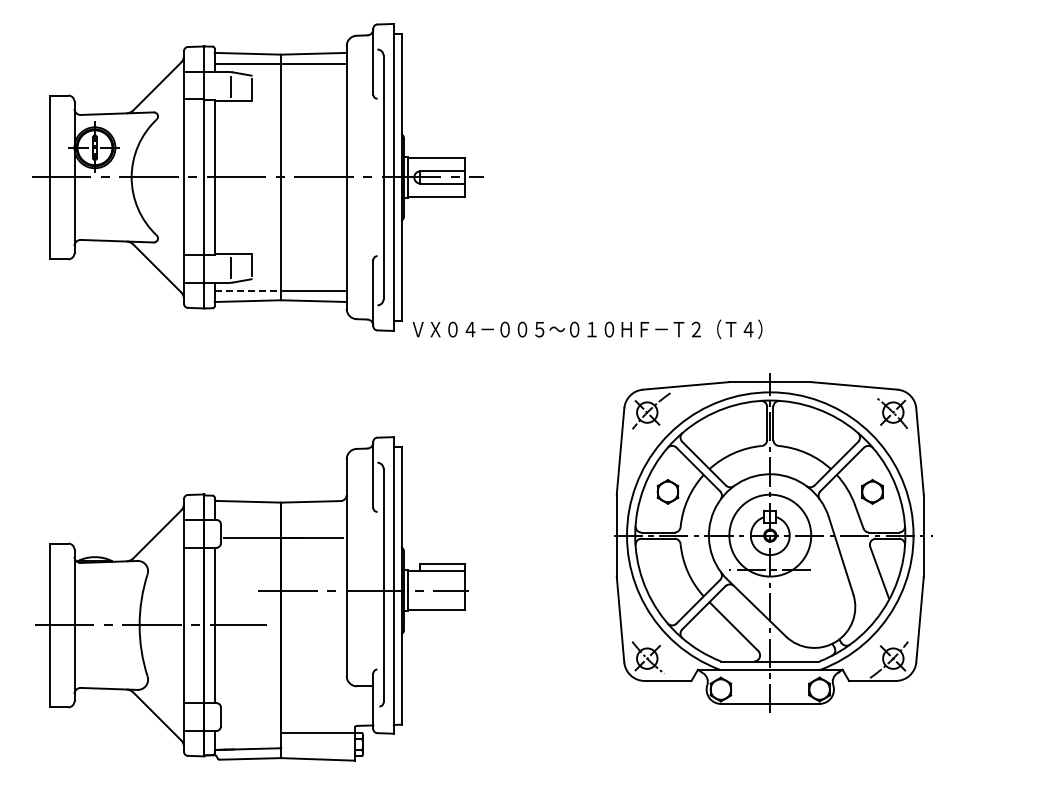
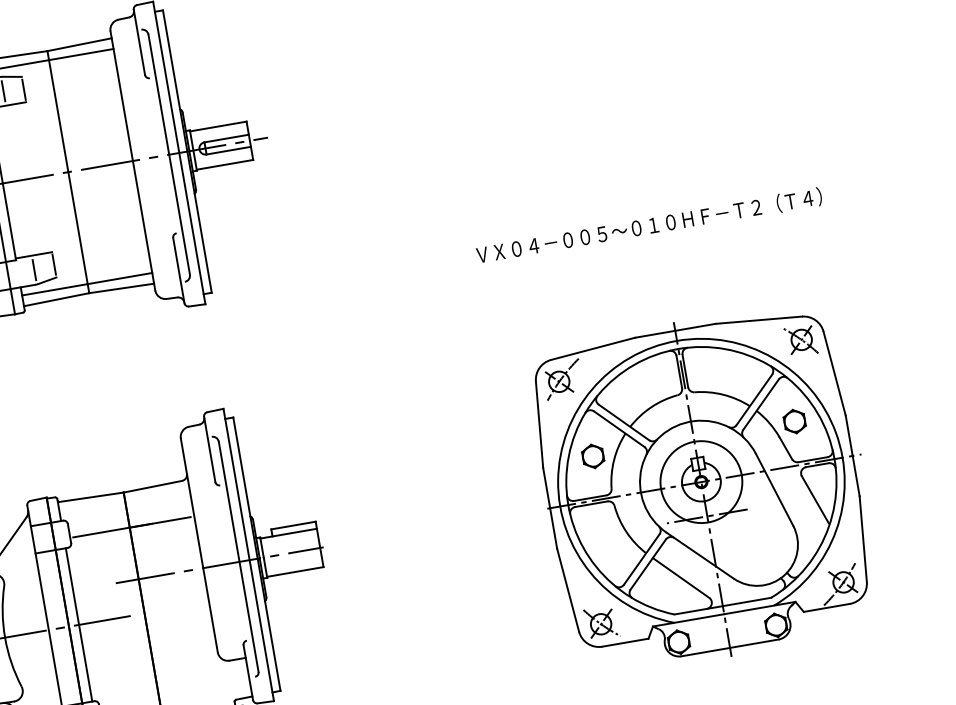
line: (248, 291) -> (55, 290), dashed -> solid
text: (587, 329) -> (649, 226), moved
part: (773, 542) -> (705, 488), moved

